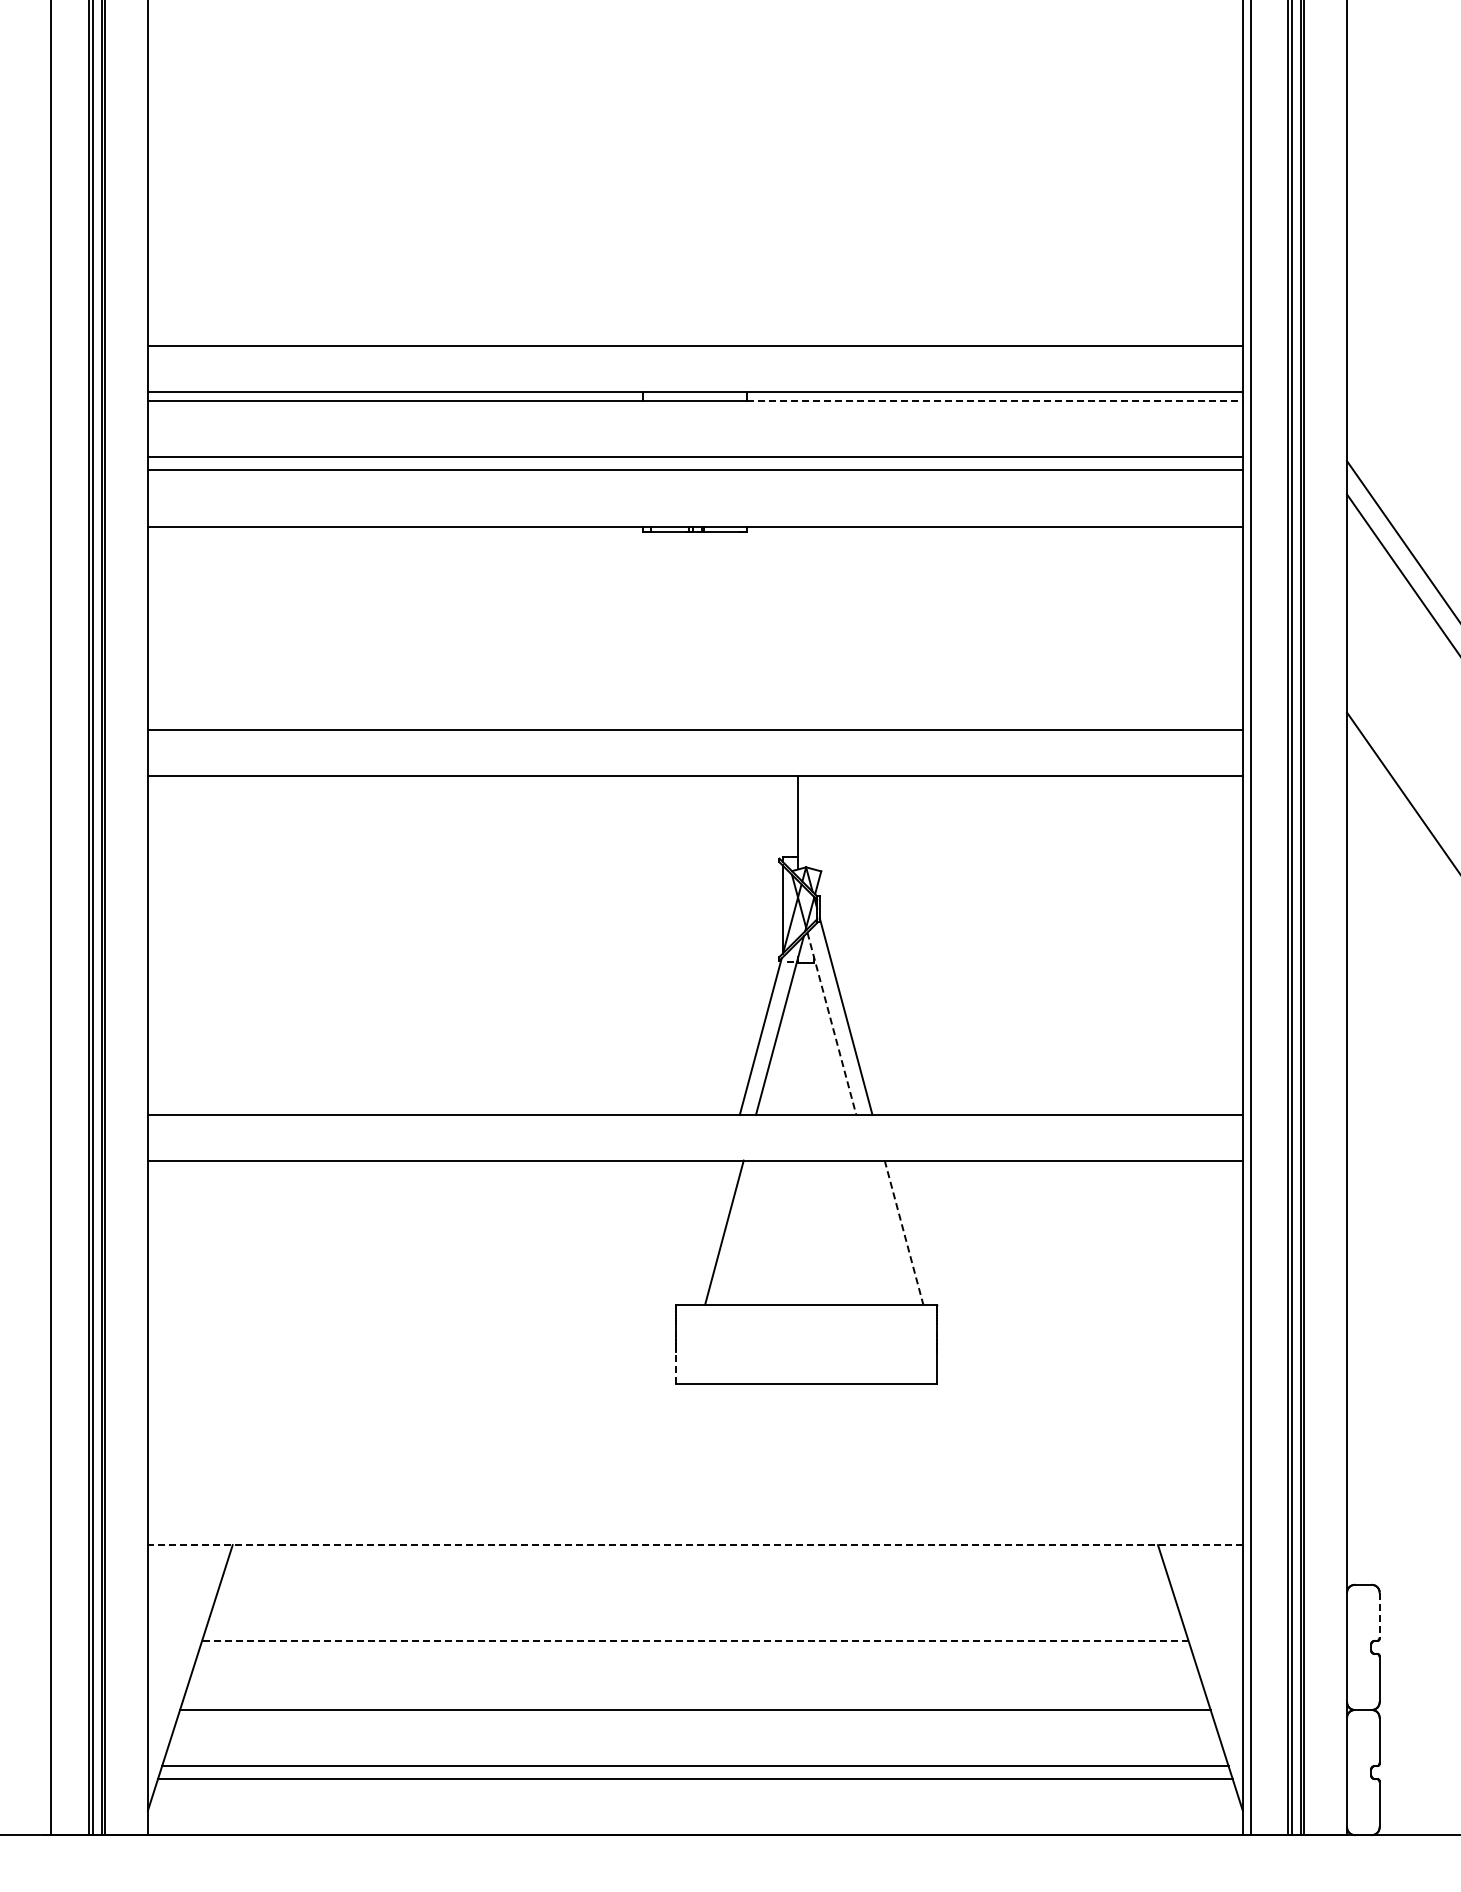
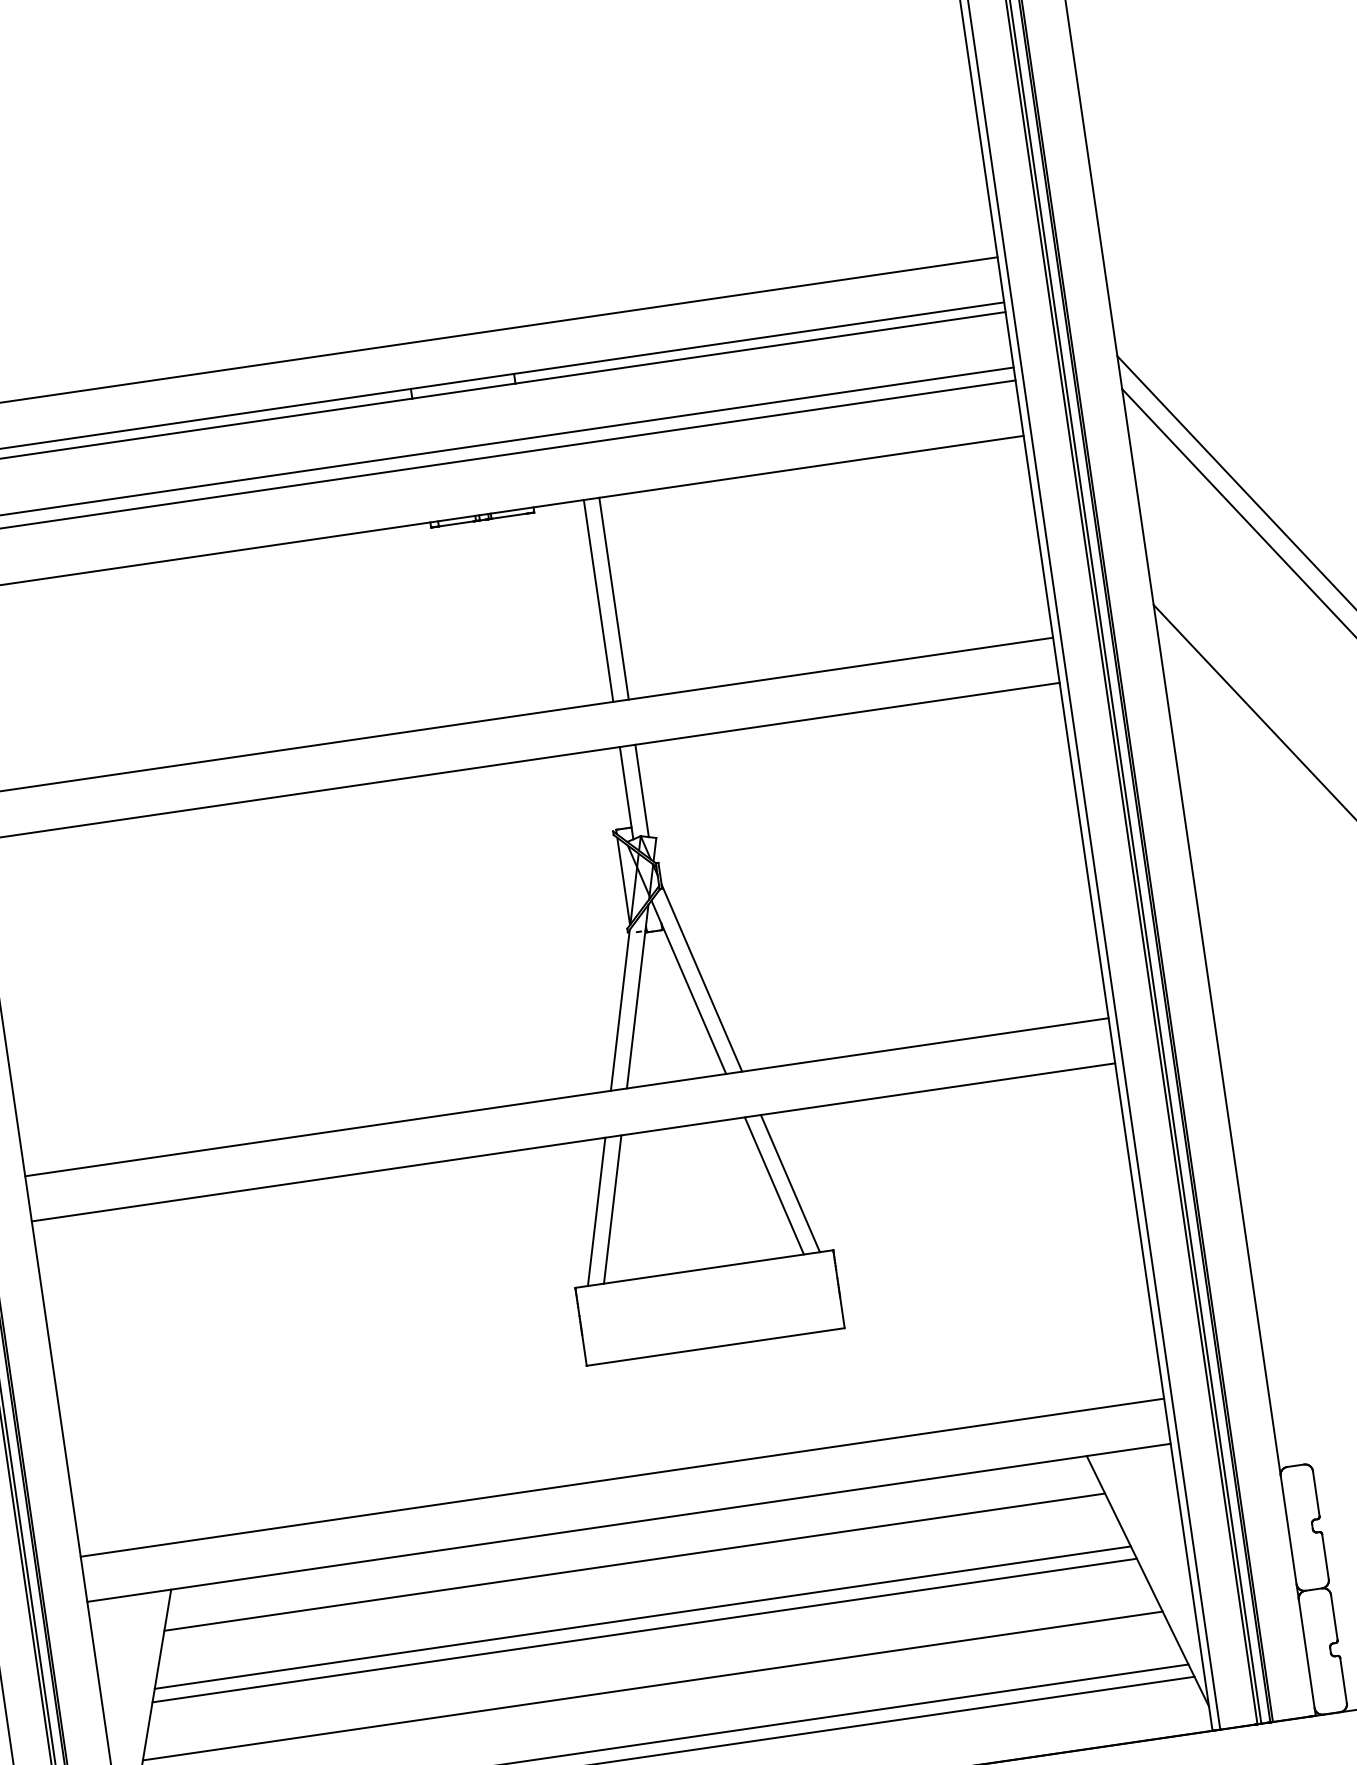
line: (995, 401) -> (760, 347), dashed -> solid
line: (798, 628) -> (598, 600), added
line: (813, 628) -> (613, 598), added
line: (813, 822) -> (641, 790), added
line: (832, 1024) -> (689, 987), dashed -> solid
line: (707, 1232) -> (595, 1211), added
line: (887, 1232) -> (774, 1185), added
line: (904, 1232) -> (790, 1183), dashed -> solid
line: (676, 1367) -> (584, 1349), dashed -> solid
line: (694, 1499) -> (621, 1477), added
line: (694, 1545) -> (628, 1523), dashed -> solid
line: (695, 1584) -> (634, 1561), added
line: (1379, 1615) -> (1316, 1493), dashed -> solid
line: (694, 1640) -> (641, 1617), dashed -> solid
line: (694, 1653) -> (643, 1630), added

